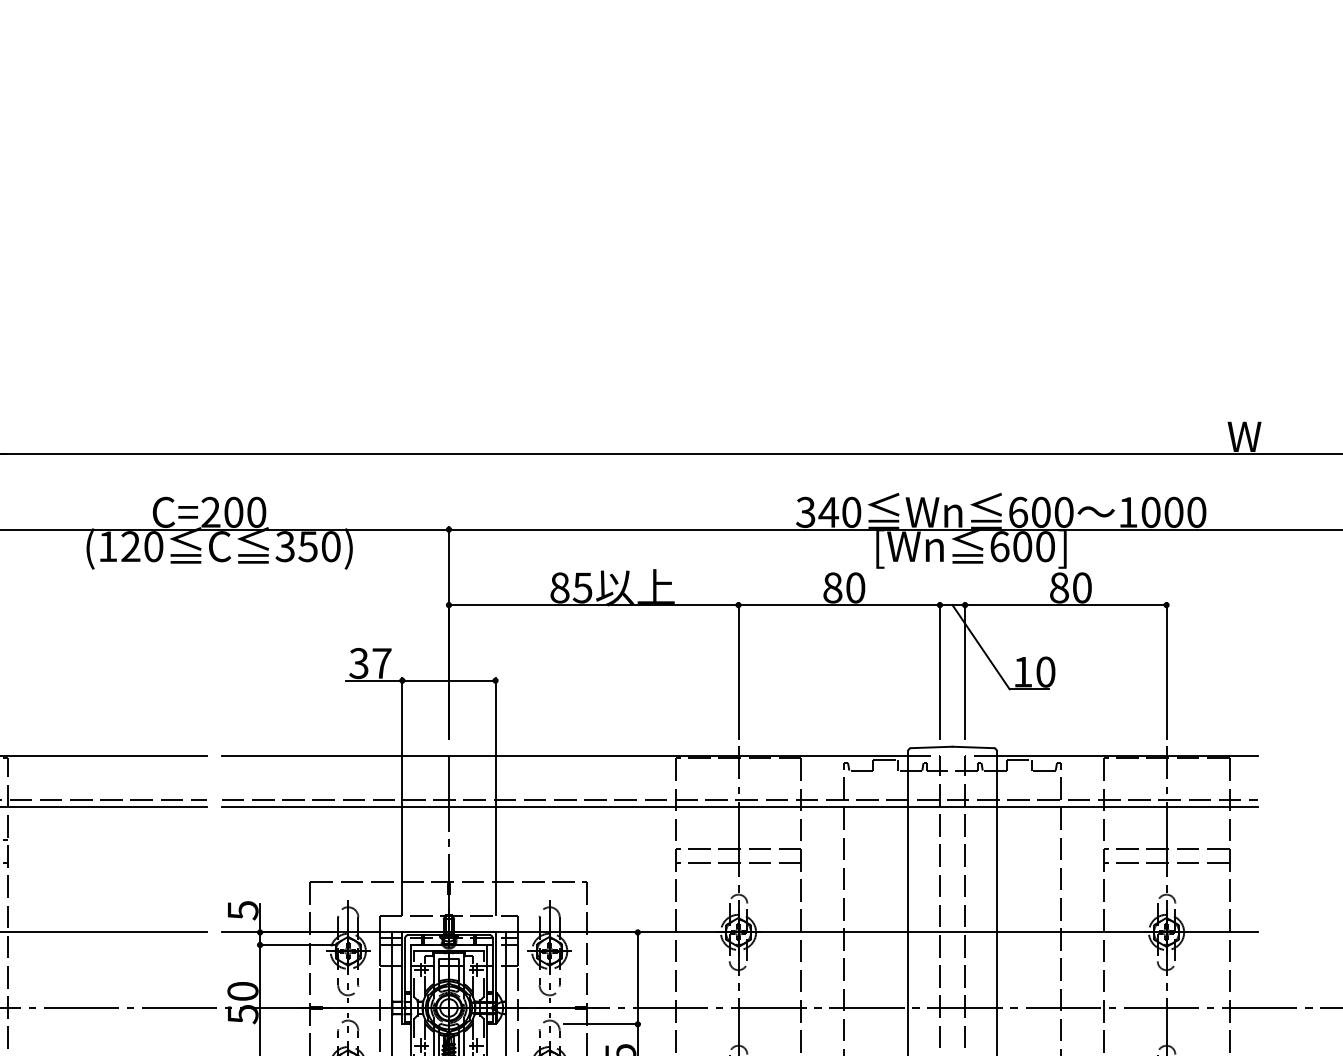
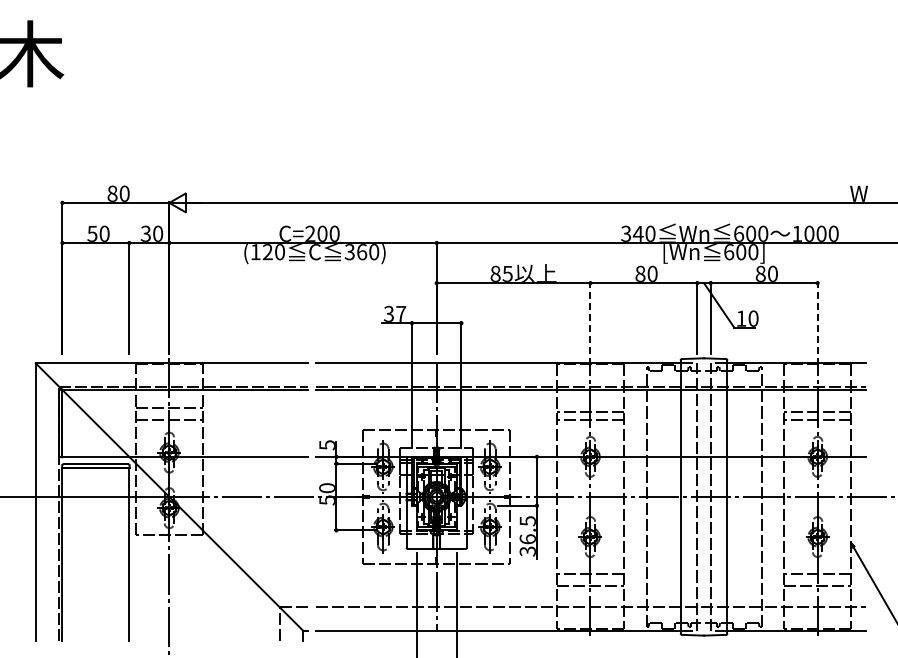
text: (307, 547) -> (361, 252), 350) -> 360)
line: (738, 669) -> (590, 317), solid -> dashed
line: (1166, 669) -> (817, 317), solid -> dashed

